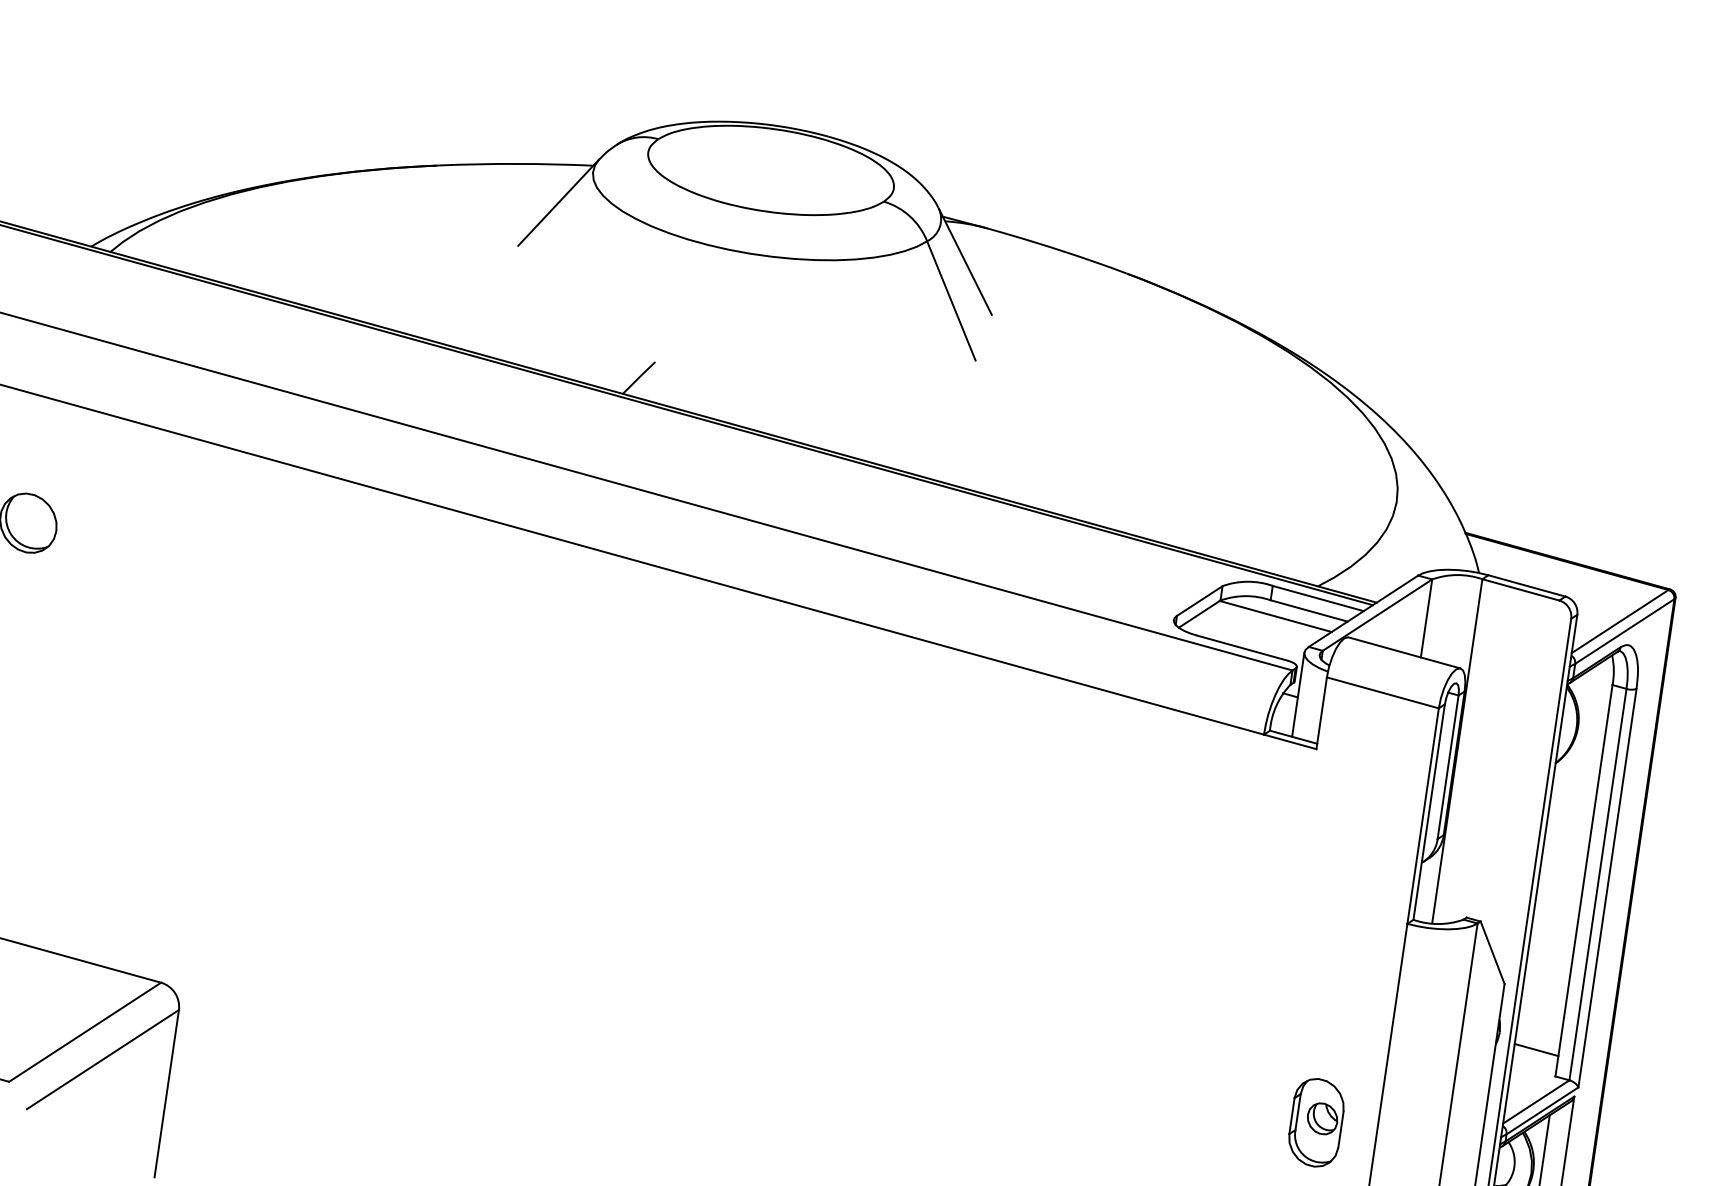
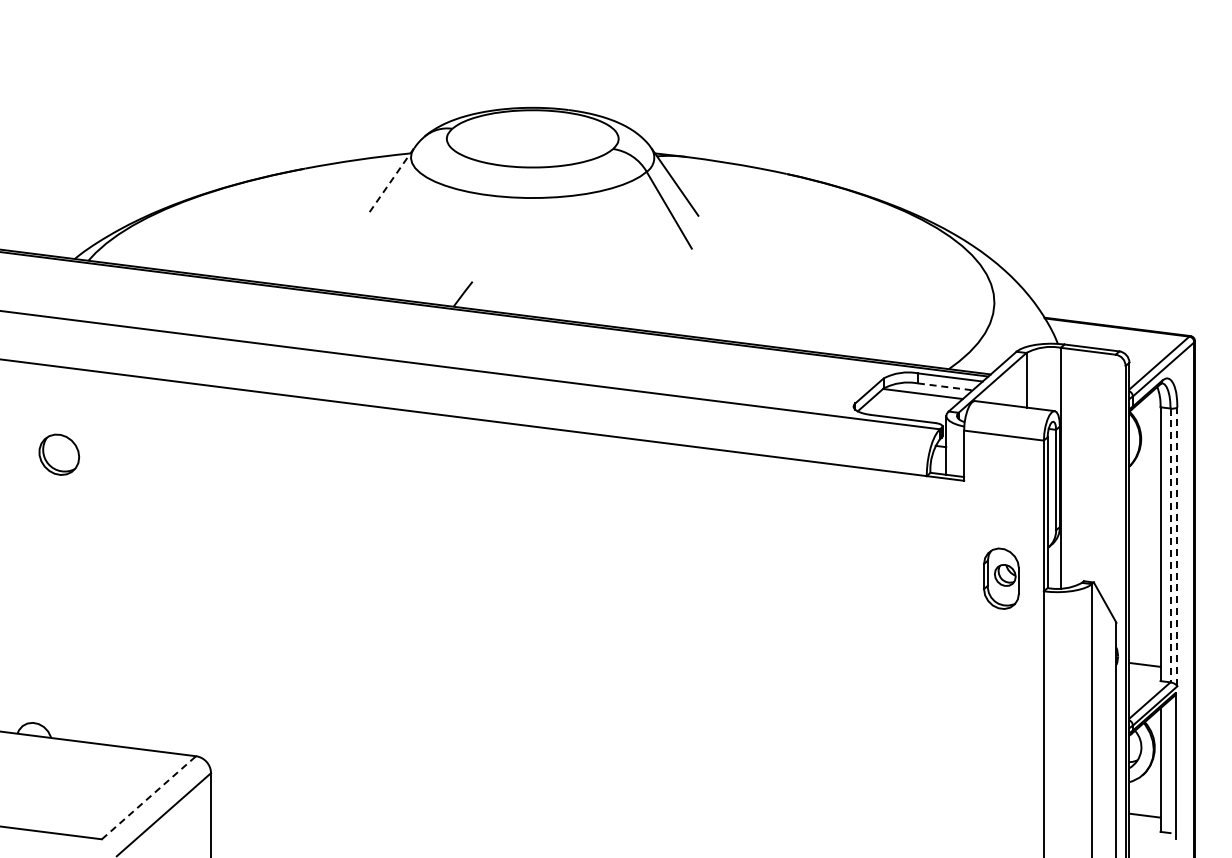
line: (558, 203) -> (390, 182), solid -> dashed
line: (1309, 610) -> (945, 386), solid -> dashed
line: (1597, 884) -> (1170, 545), solid -> dashed
line: (1607, 888) -> (1177, 547), solid -> dashed
line: (84, 1031) -> (148, 797), solid -> dashed
part: (1316, 1122) -> (1001, 578), moved

